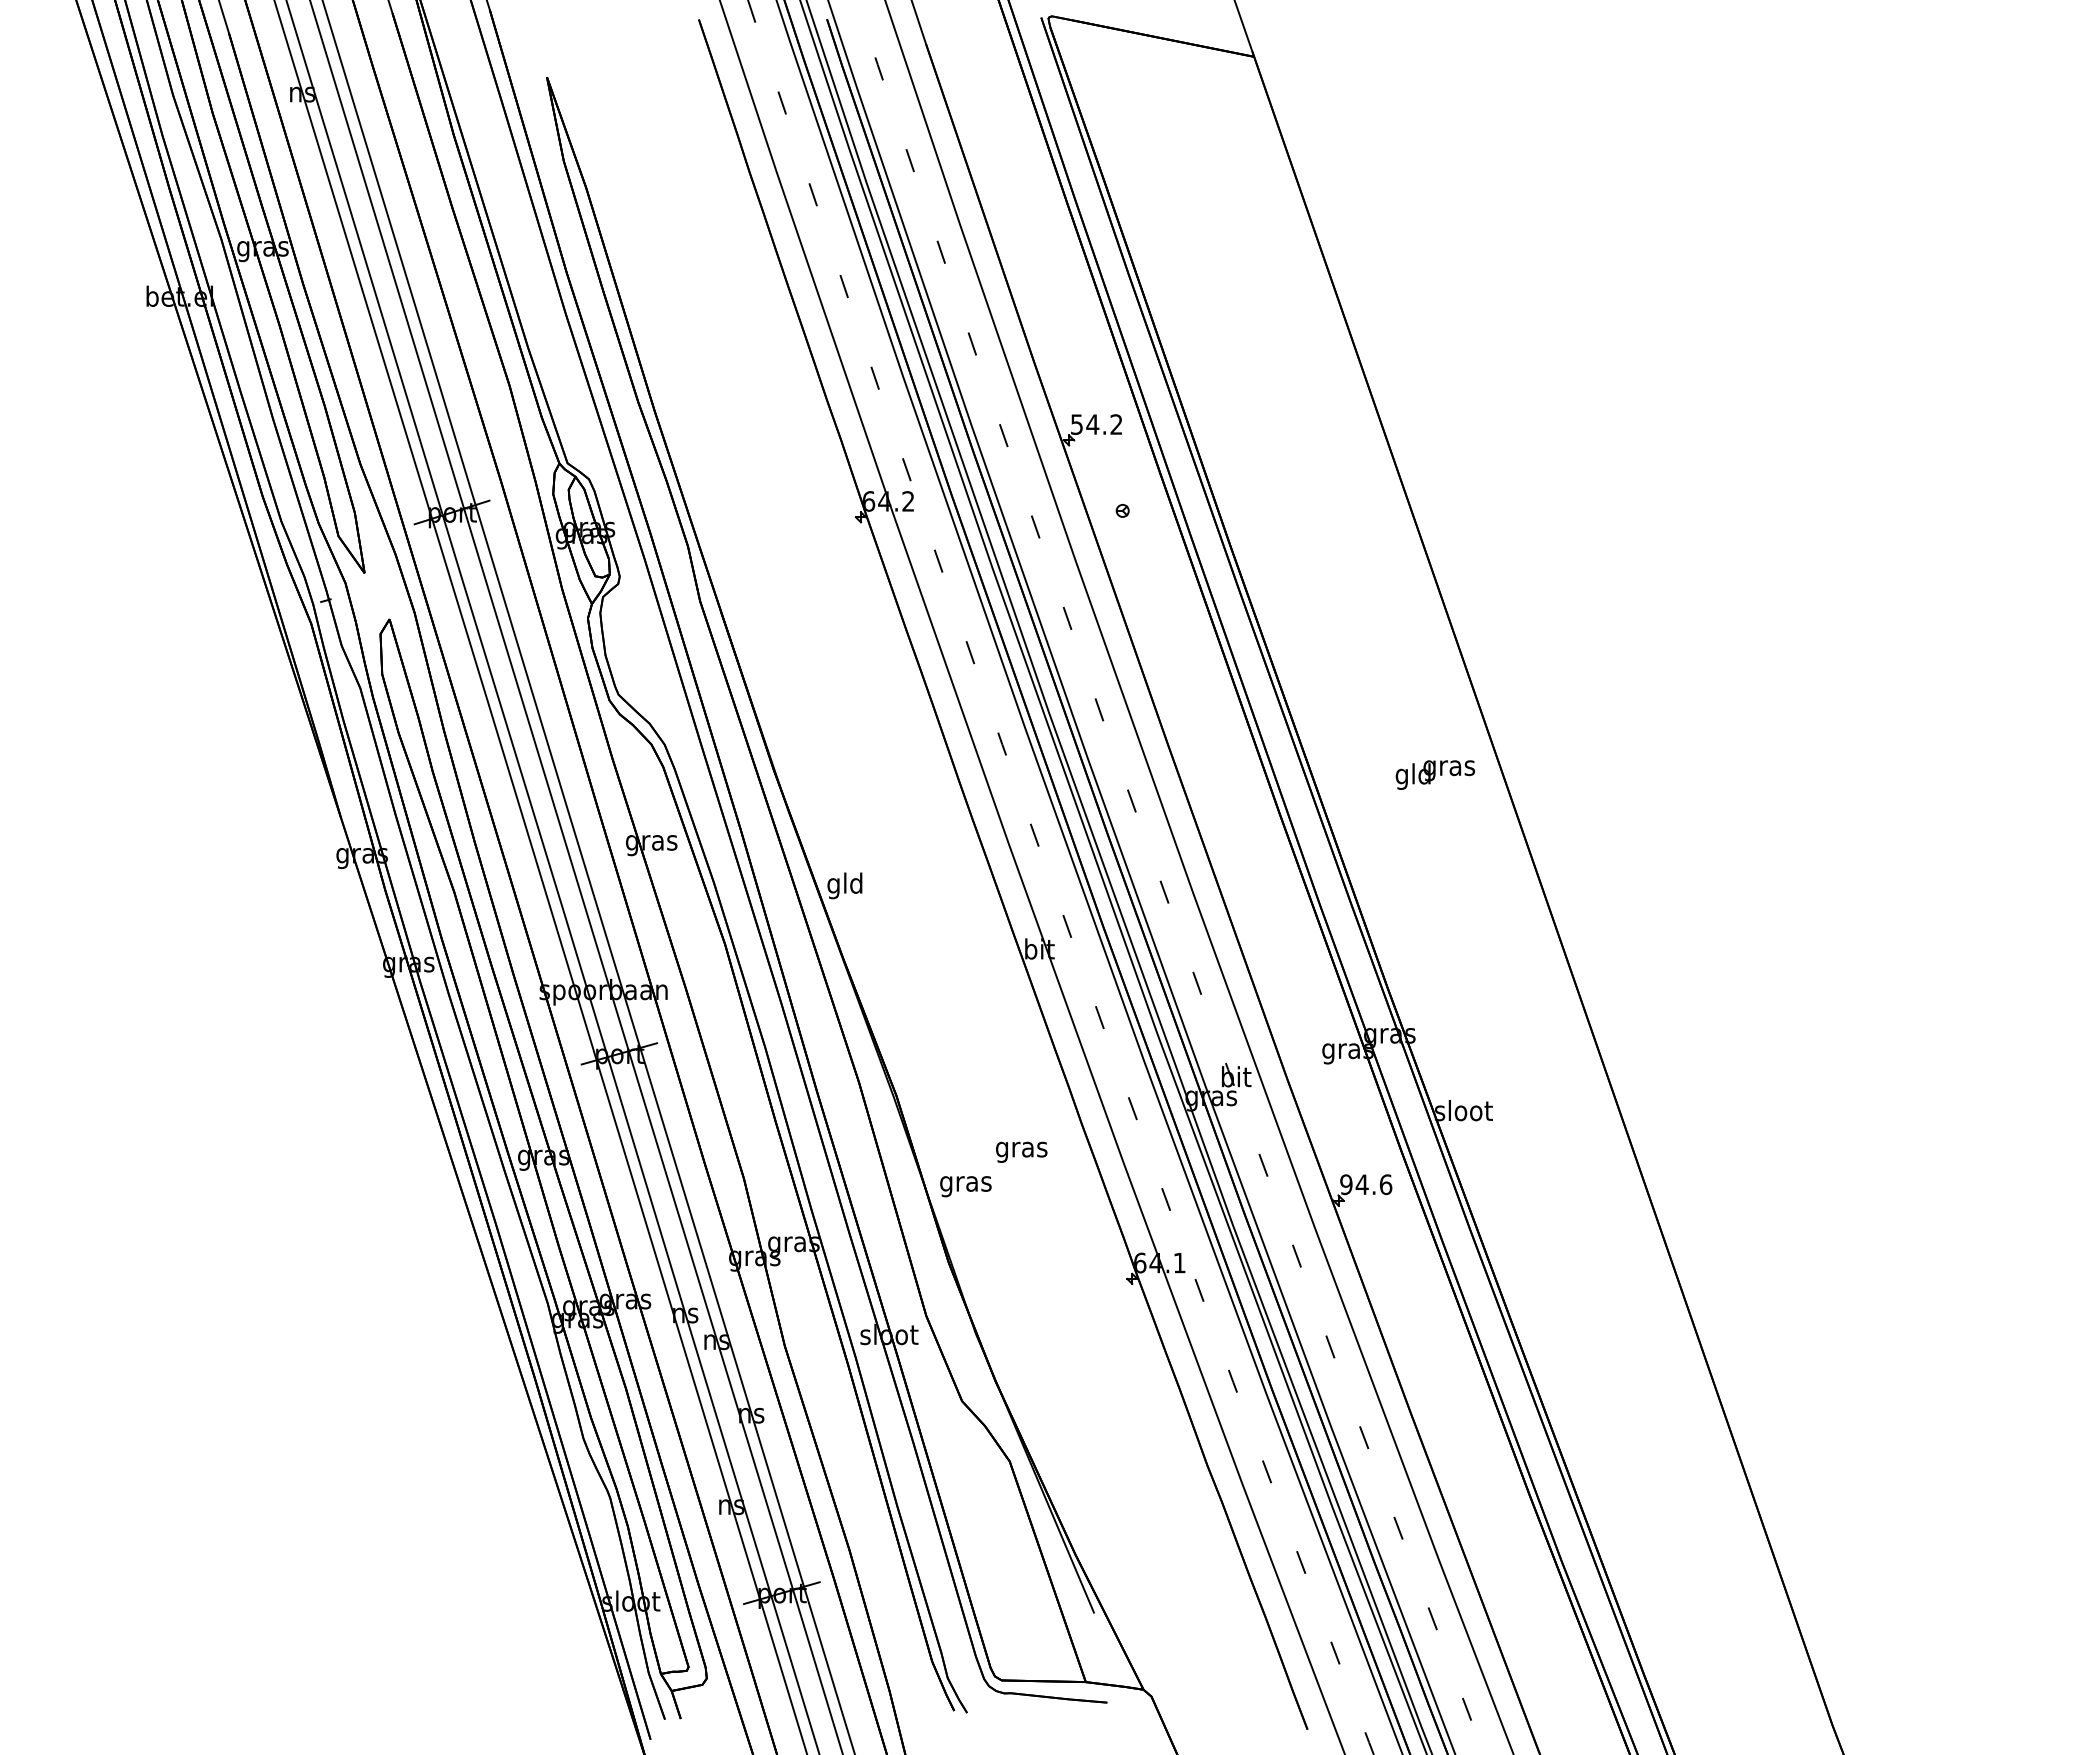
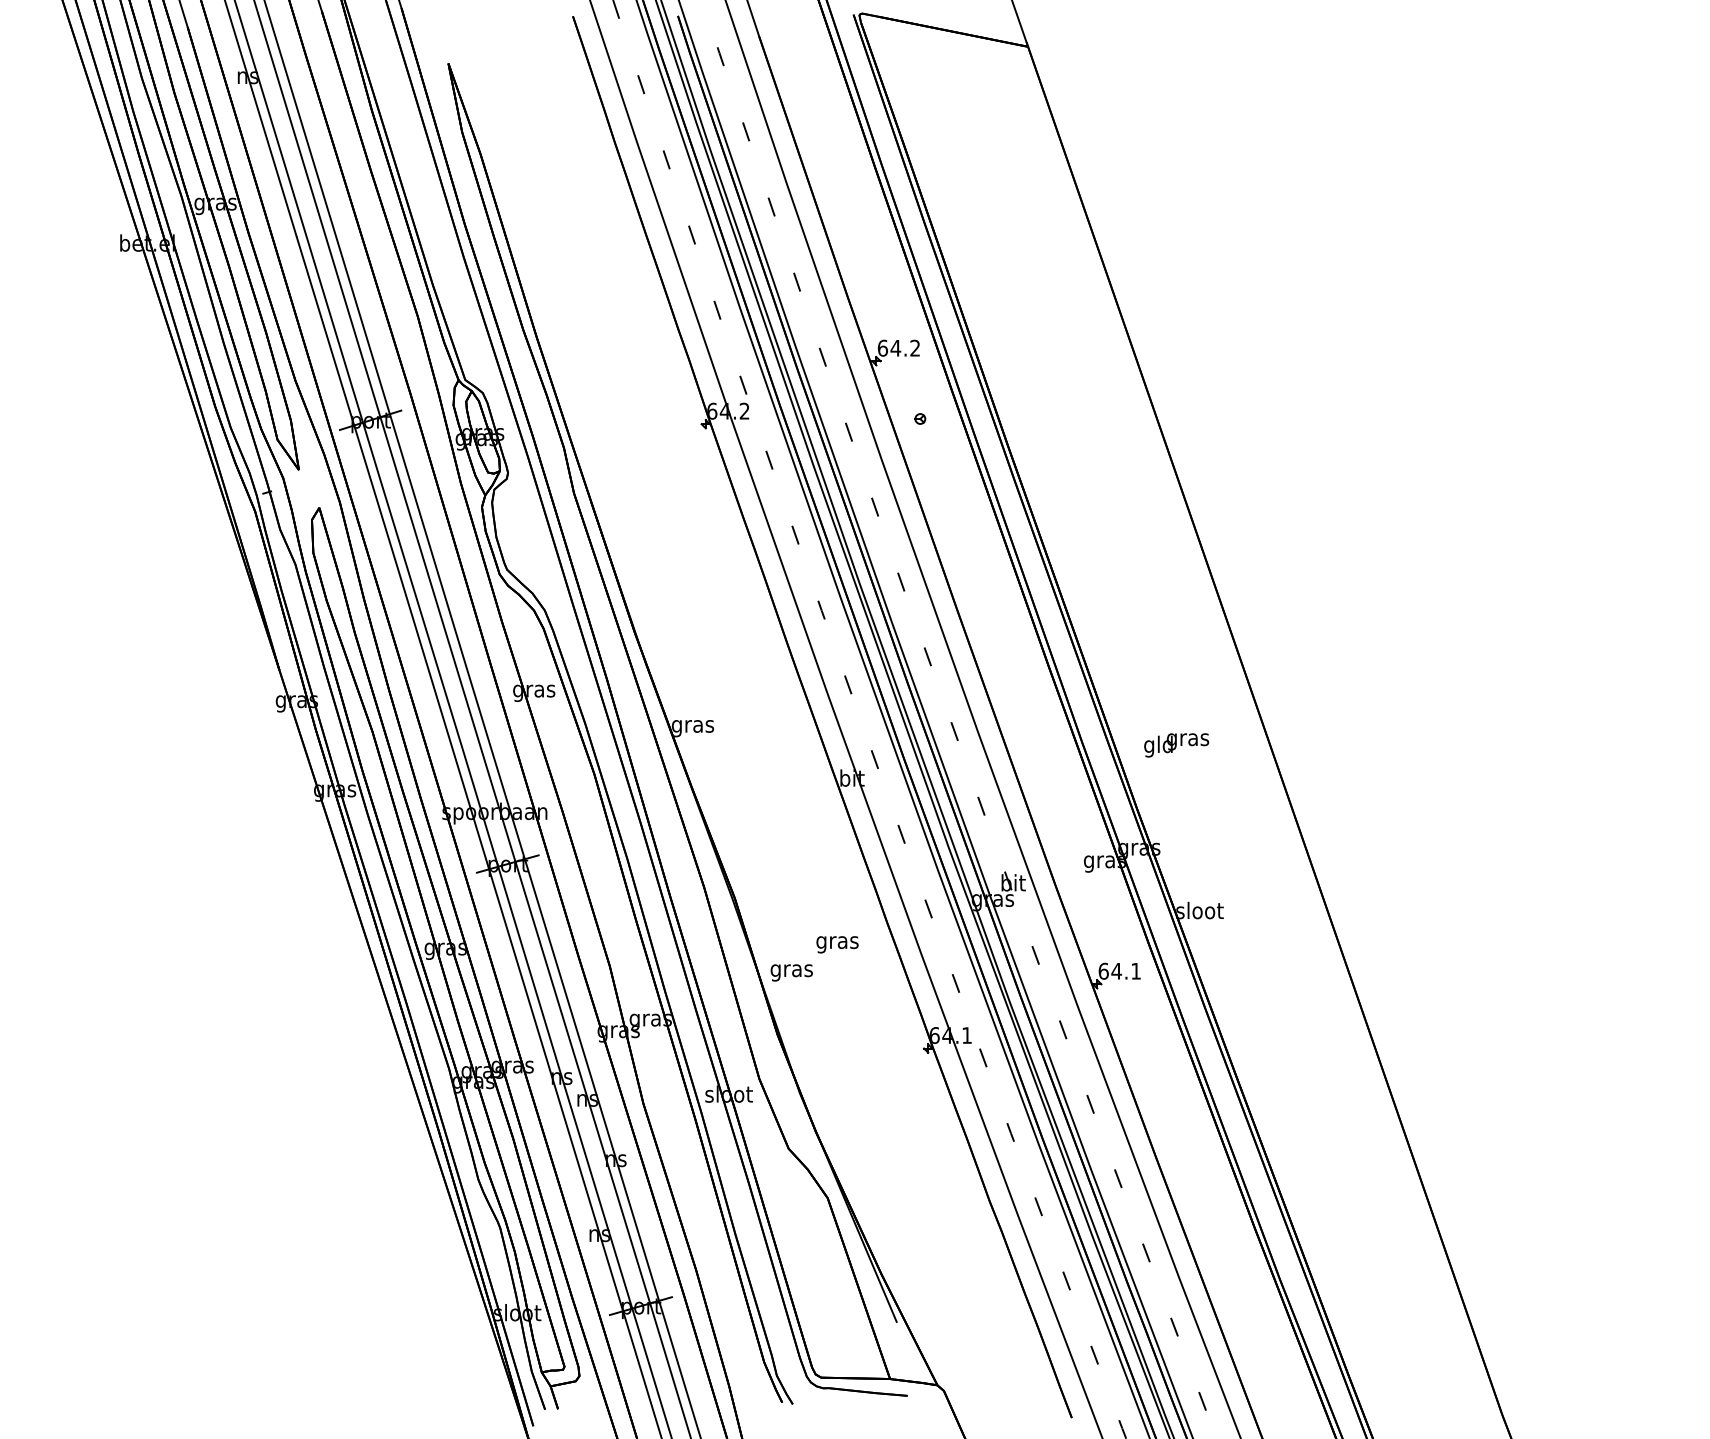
text: (1076, 424) -> (882, 348), 54.2 -> 64.2
text: (1434, 774) -> (1175, 744), moved
text: (845, 885) -> (693, 726), gld -> gras
text: (1366, 1184) -> (1120, 971), 94.6 -> 64.1

